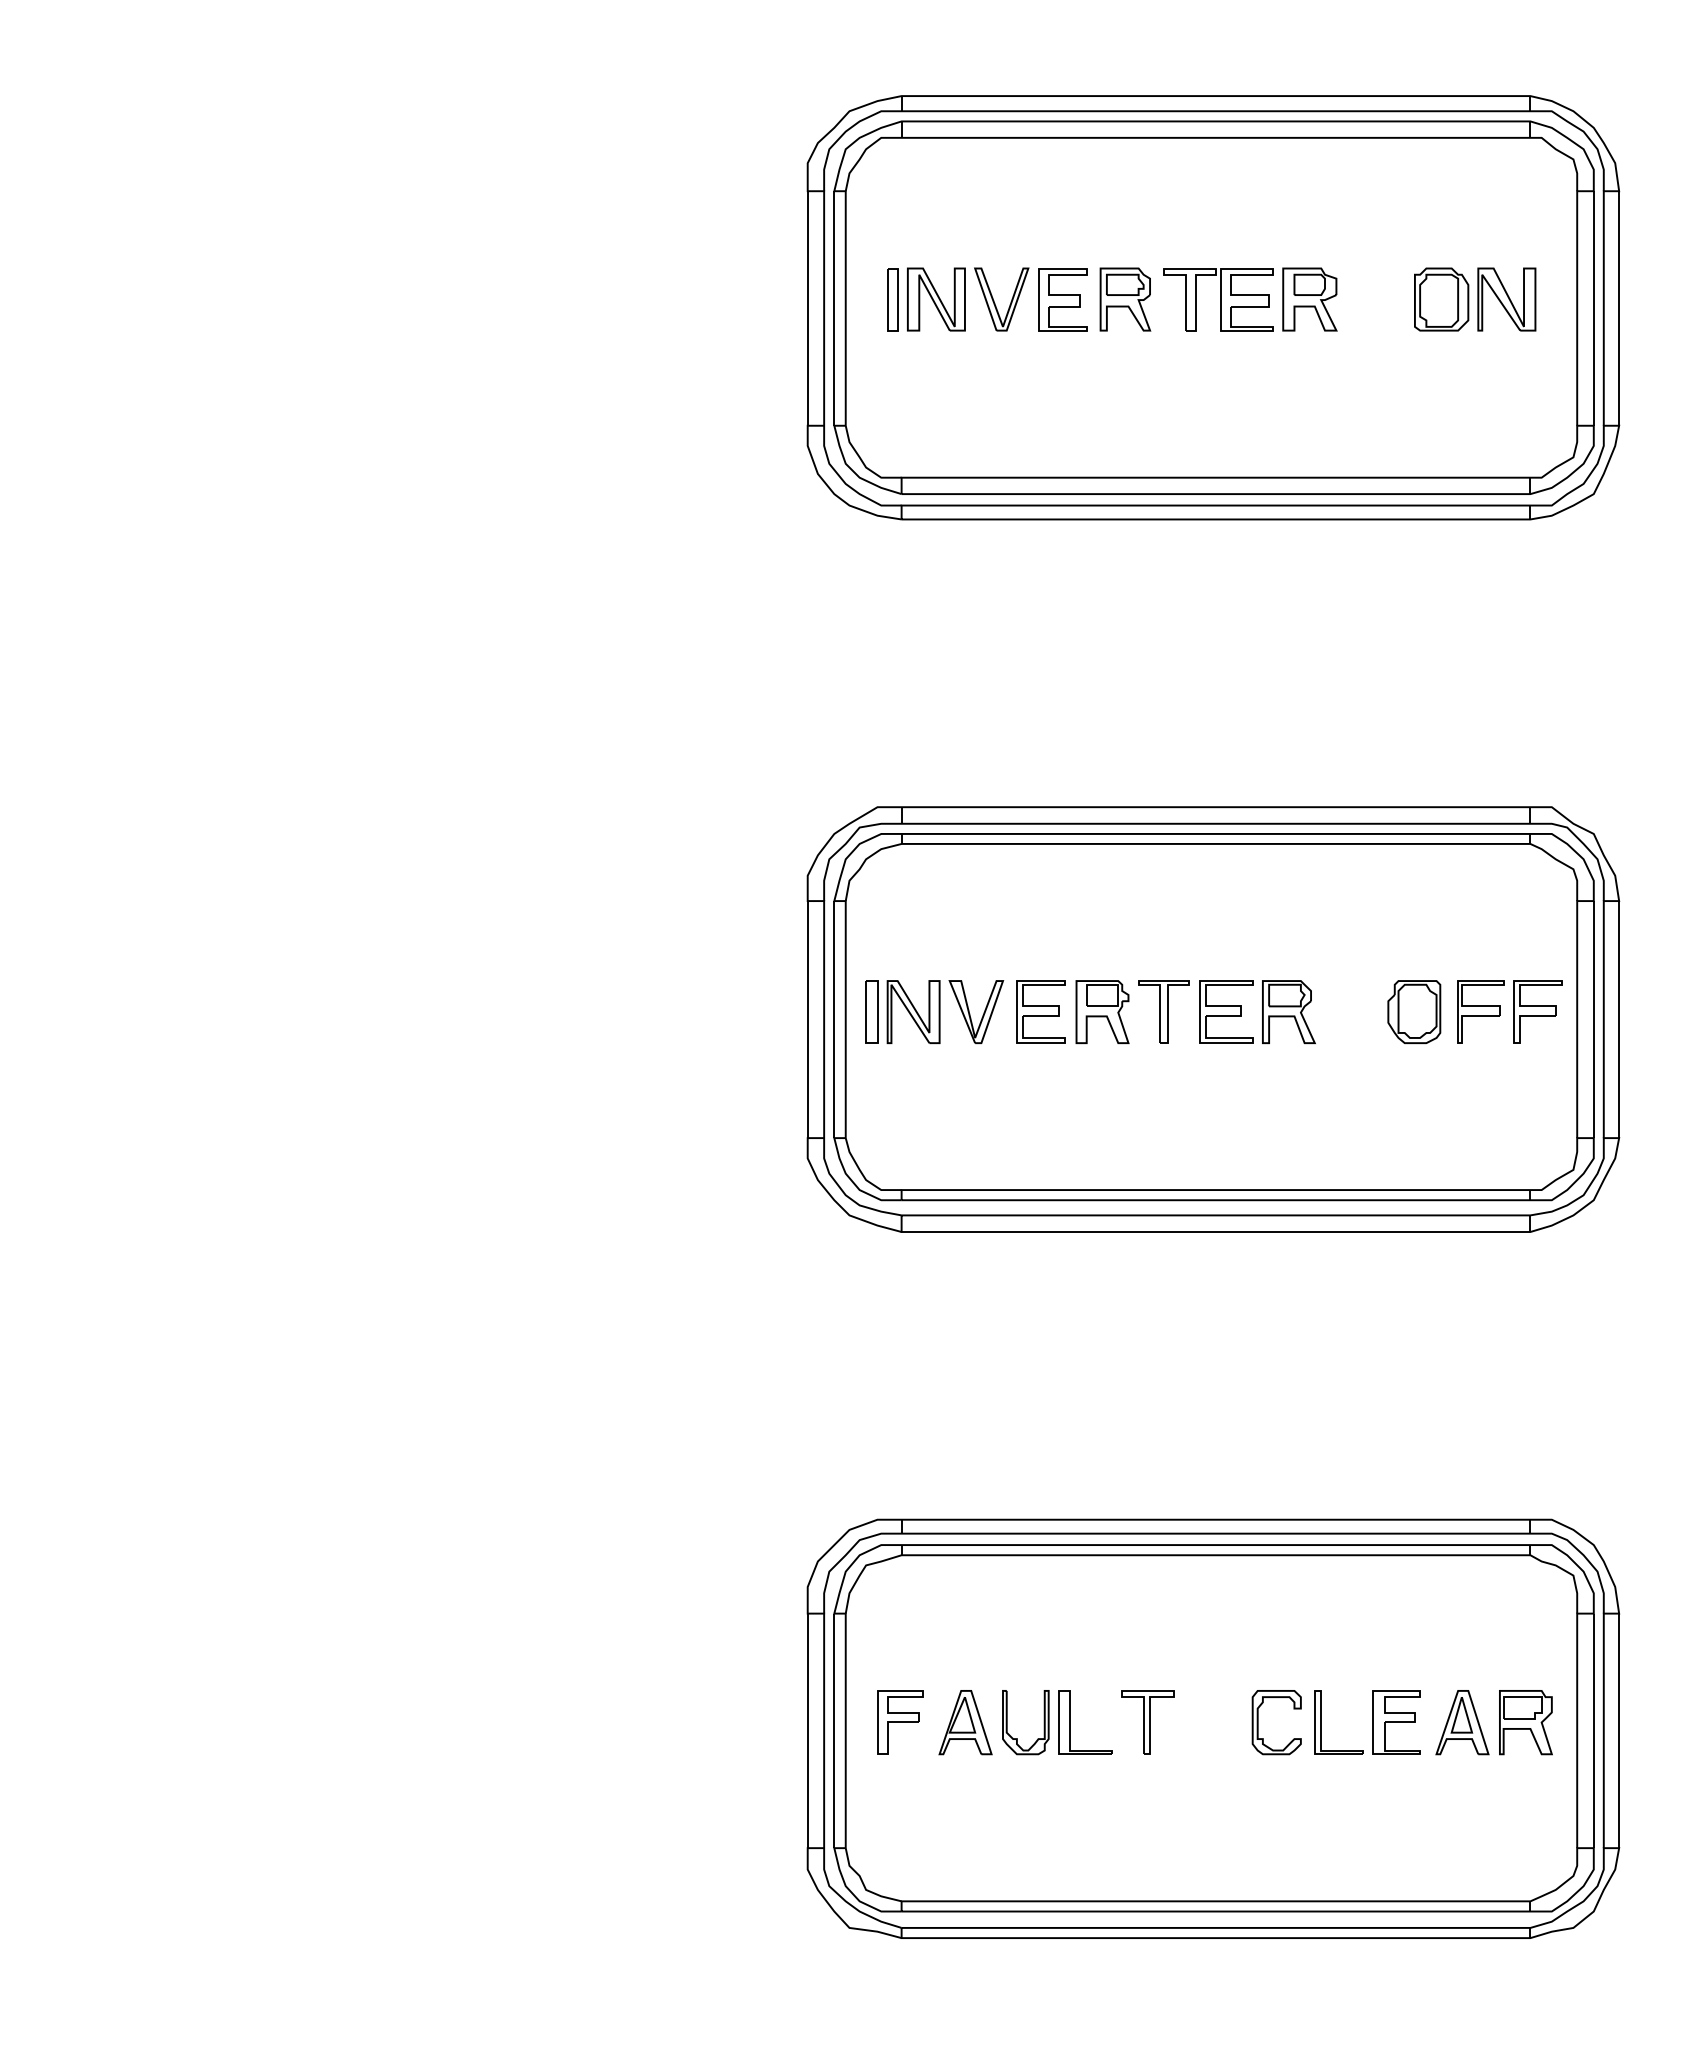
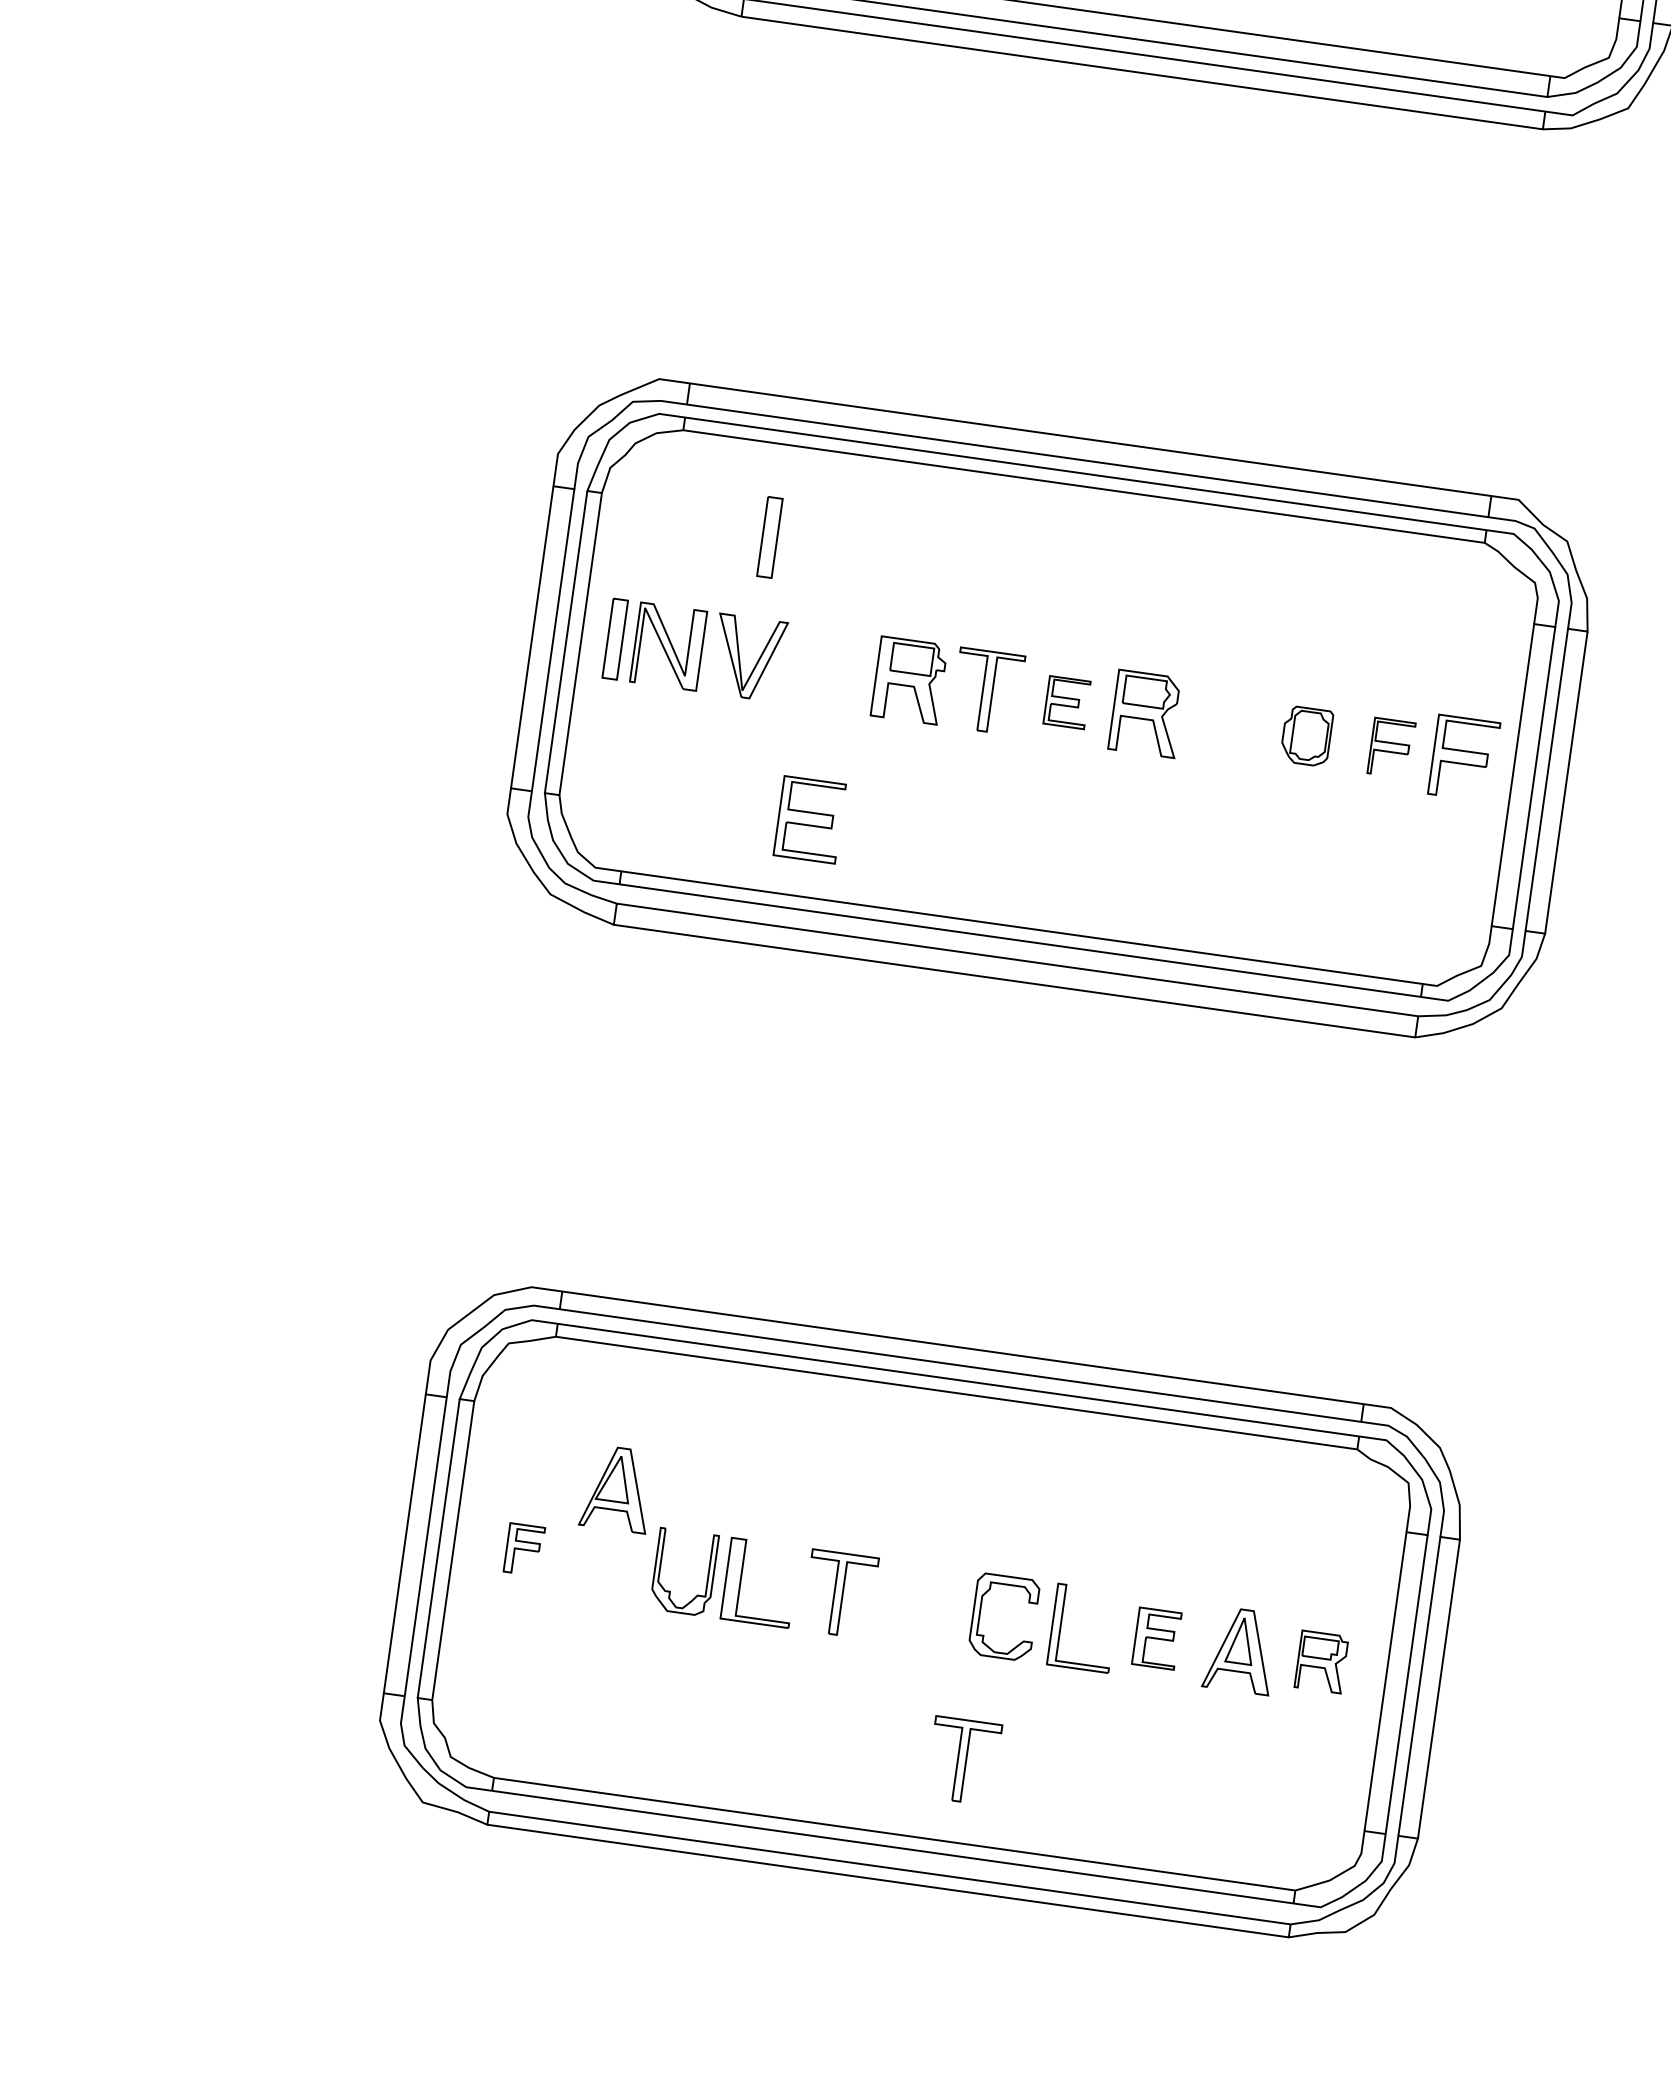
part: (979, 916) -> (769, 536), added
part: (1040, 1011) -> (809, 819), moved
part: (1226, 1011) -> (1067, 701), size x0.6
part: (1414, 1011) -> (1307, 735), size x0.7
part: (1480, 1011) -> (1391, 747), size x0.7
part: (900, 1722) -> (524, 1549), size x0.6
part: (965, 1722) -> (617, 1488), moved
part: (1396, 1722) -> (1156, 1638), size x0.7
part: (1525, 1722) -> (1321, 1661), size x0.7
part: (1260, 1837) -> (962, 1760), added

